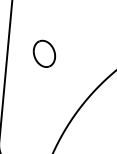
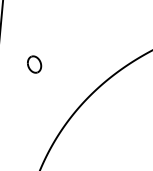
part: (44, 53) -> (34, 64), size x0.62

